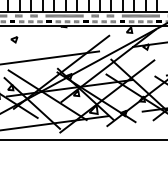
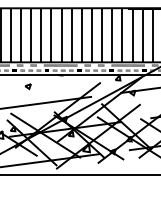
part: (13, 39) -> (27, 86), moved

